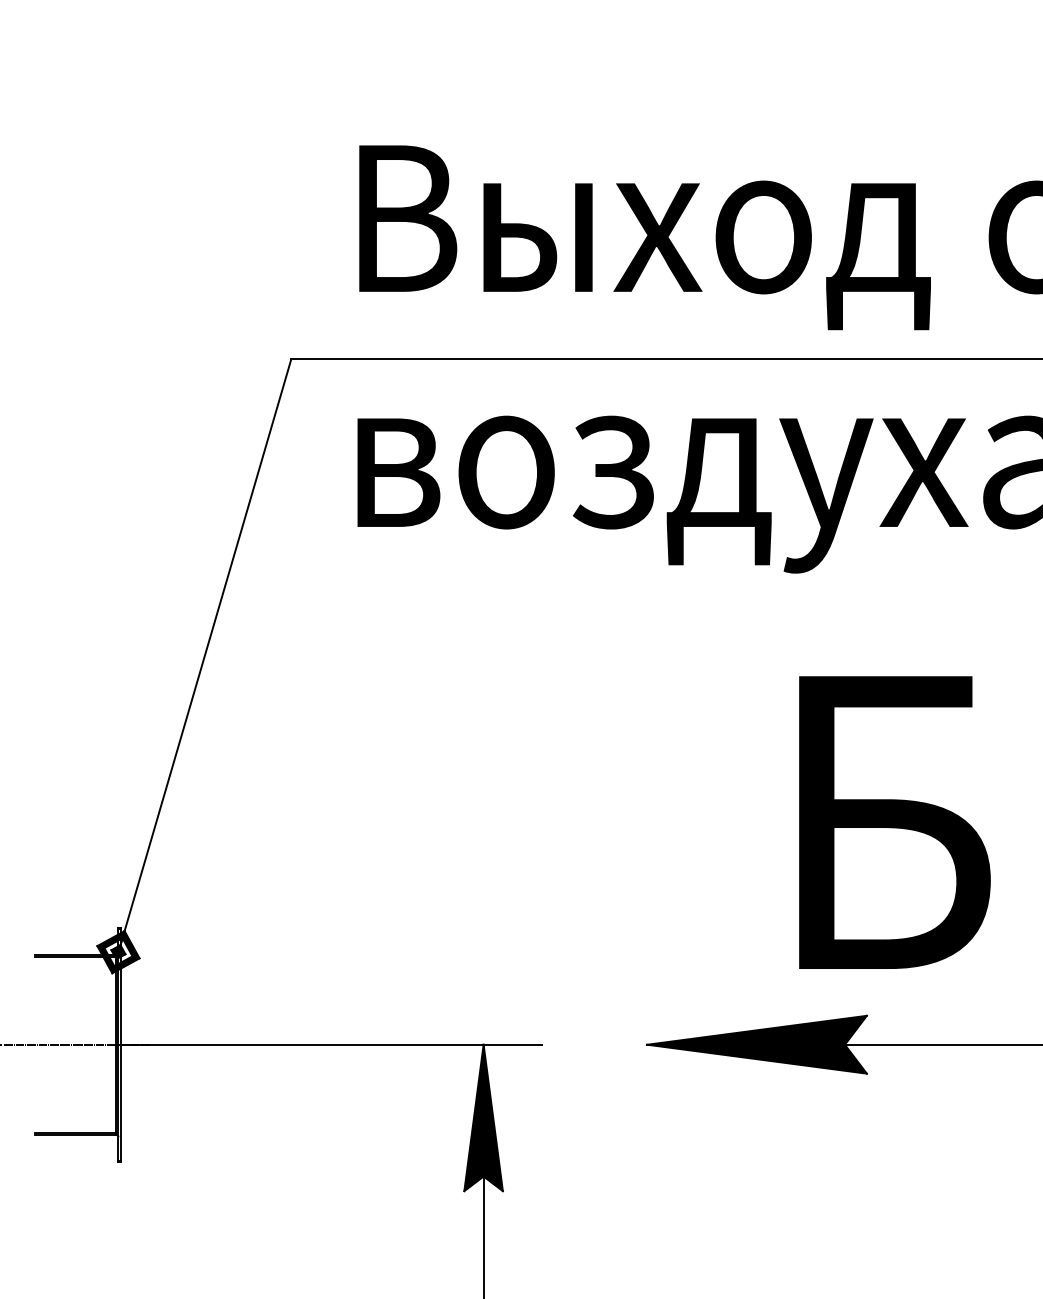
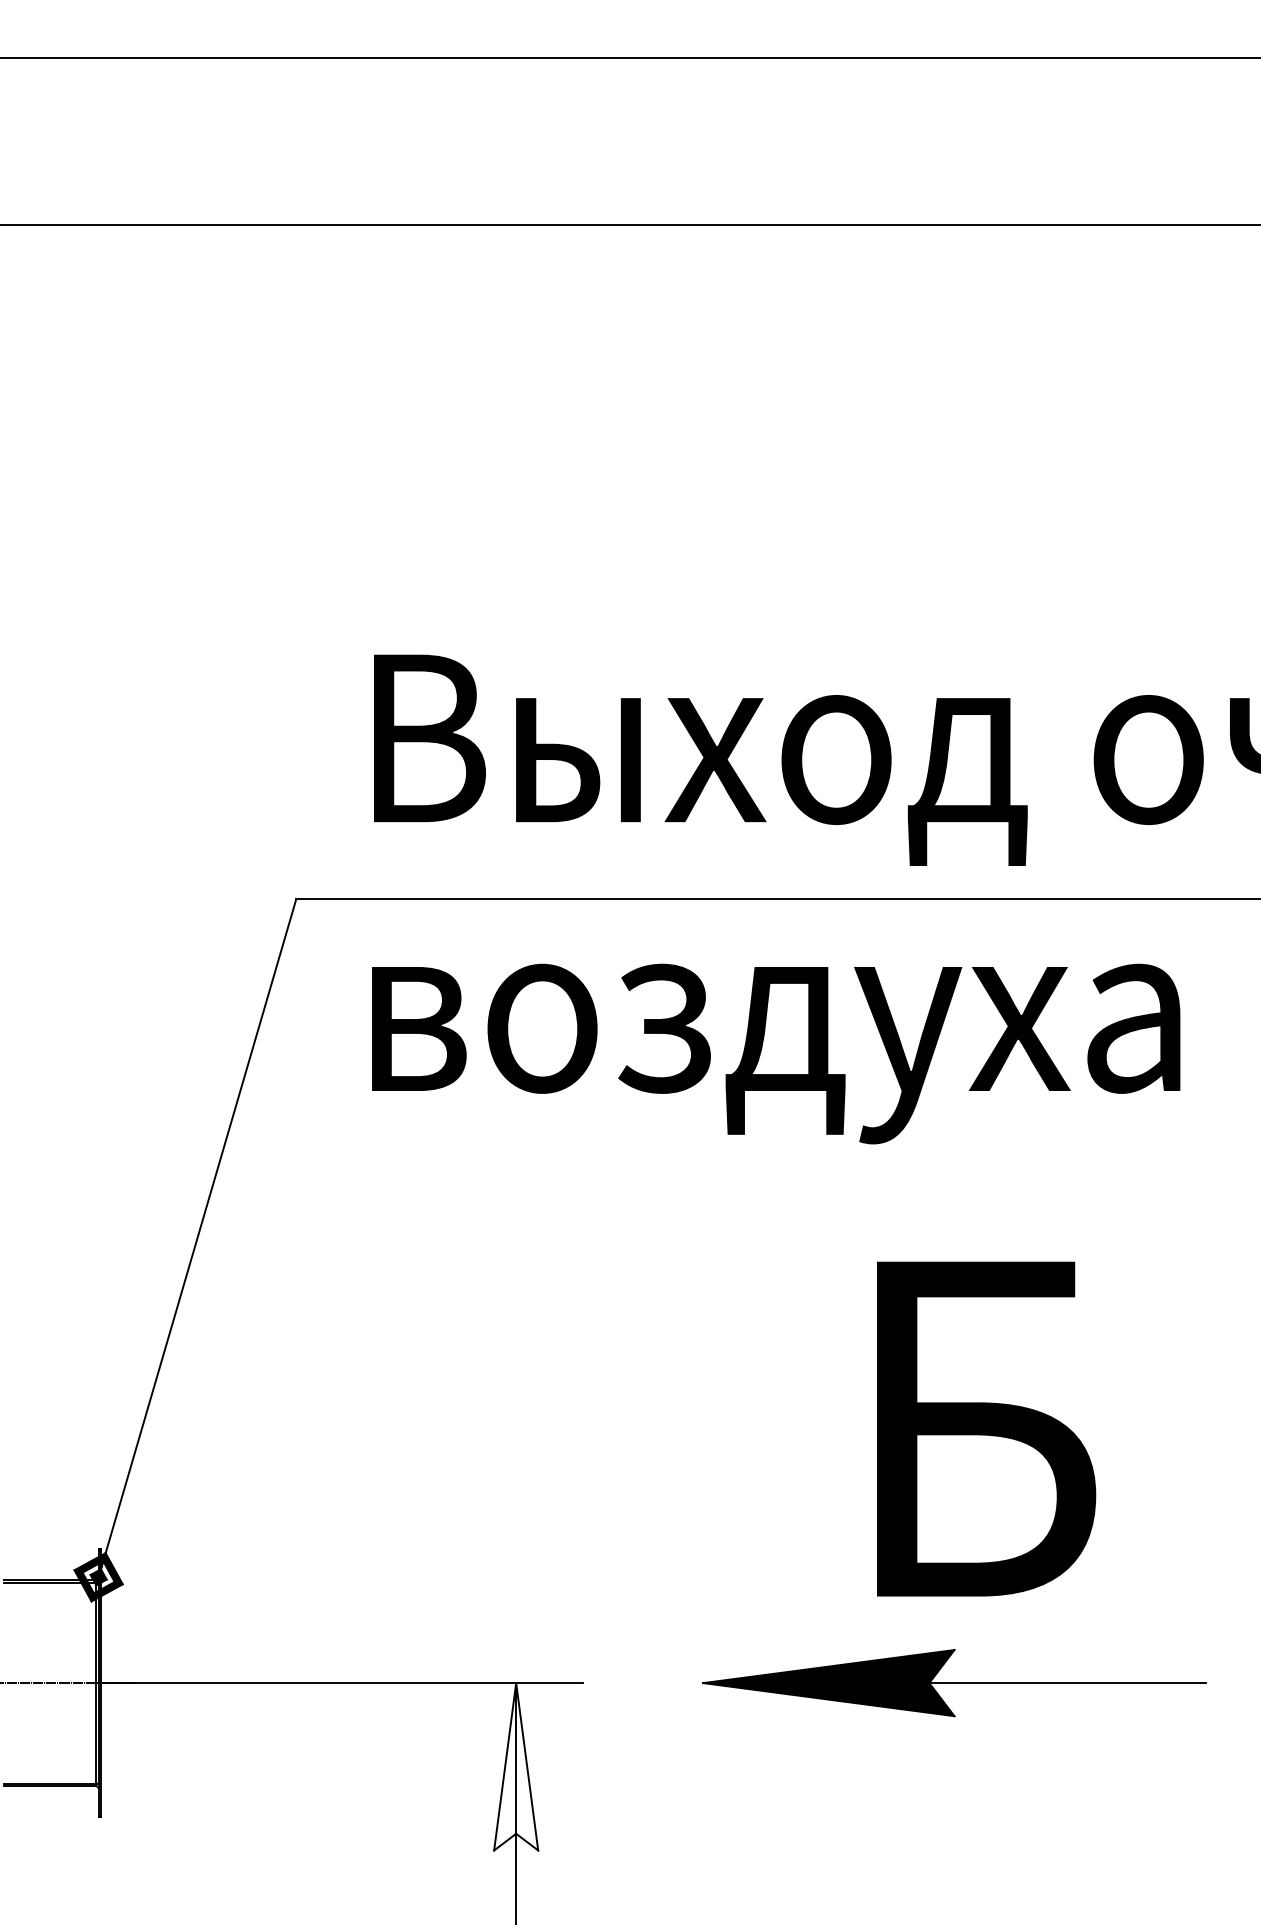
fill: (483, 1117) -> (516, 1766), removed

